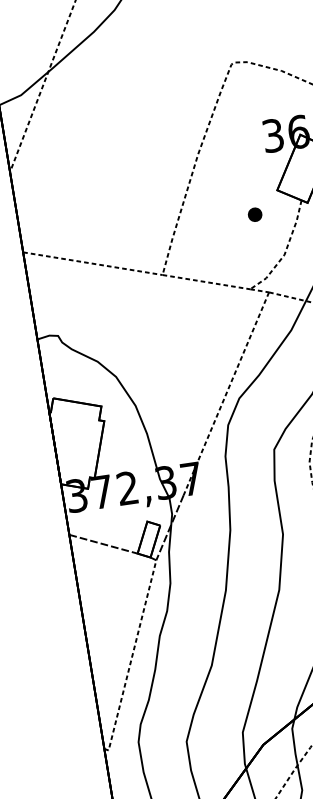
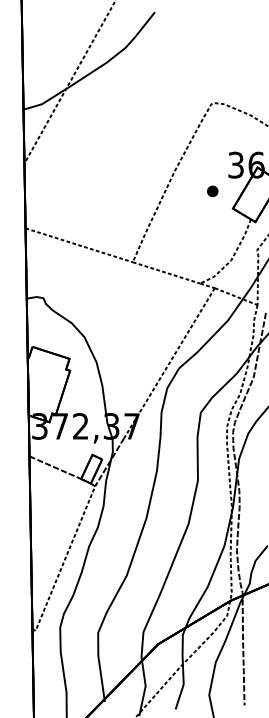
part: (254, 214) -> (212, 191), moved

